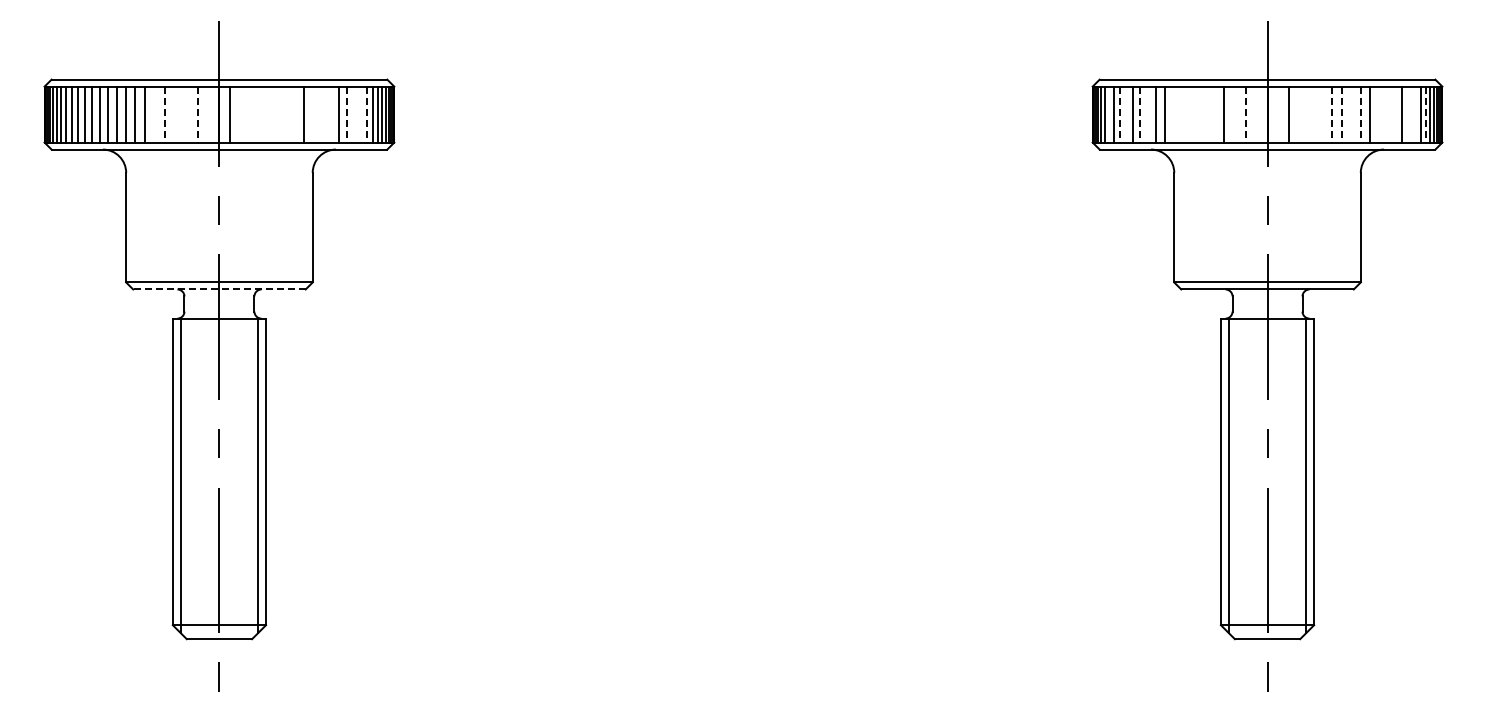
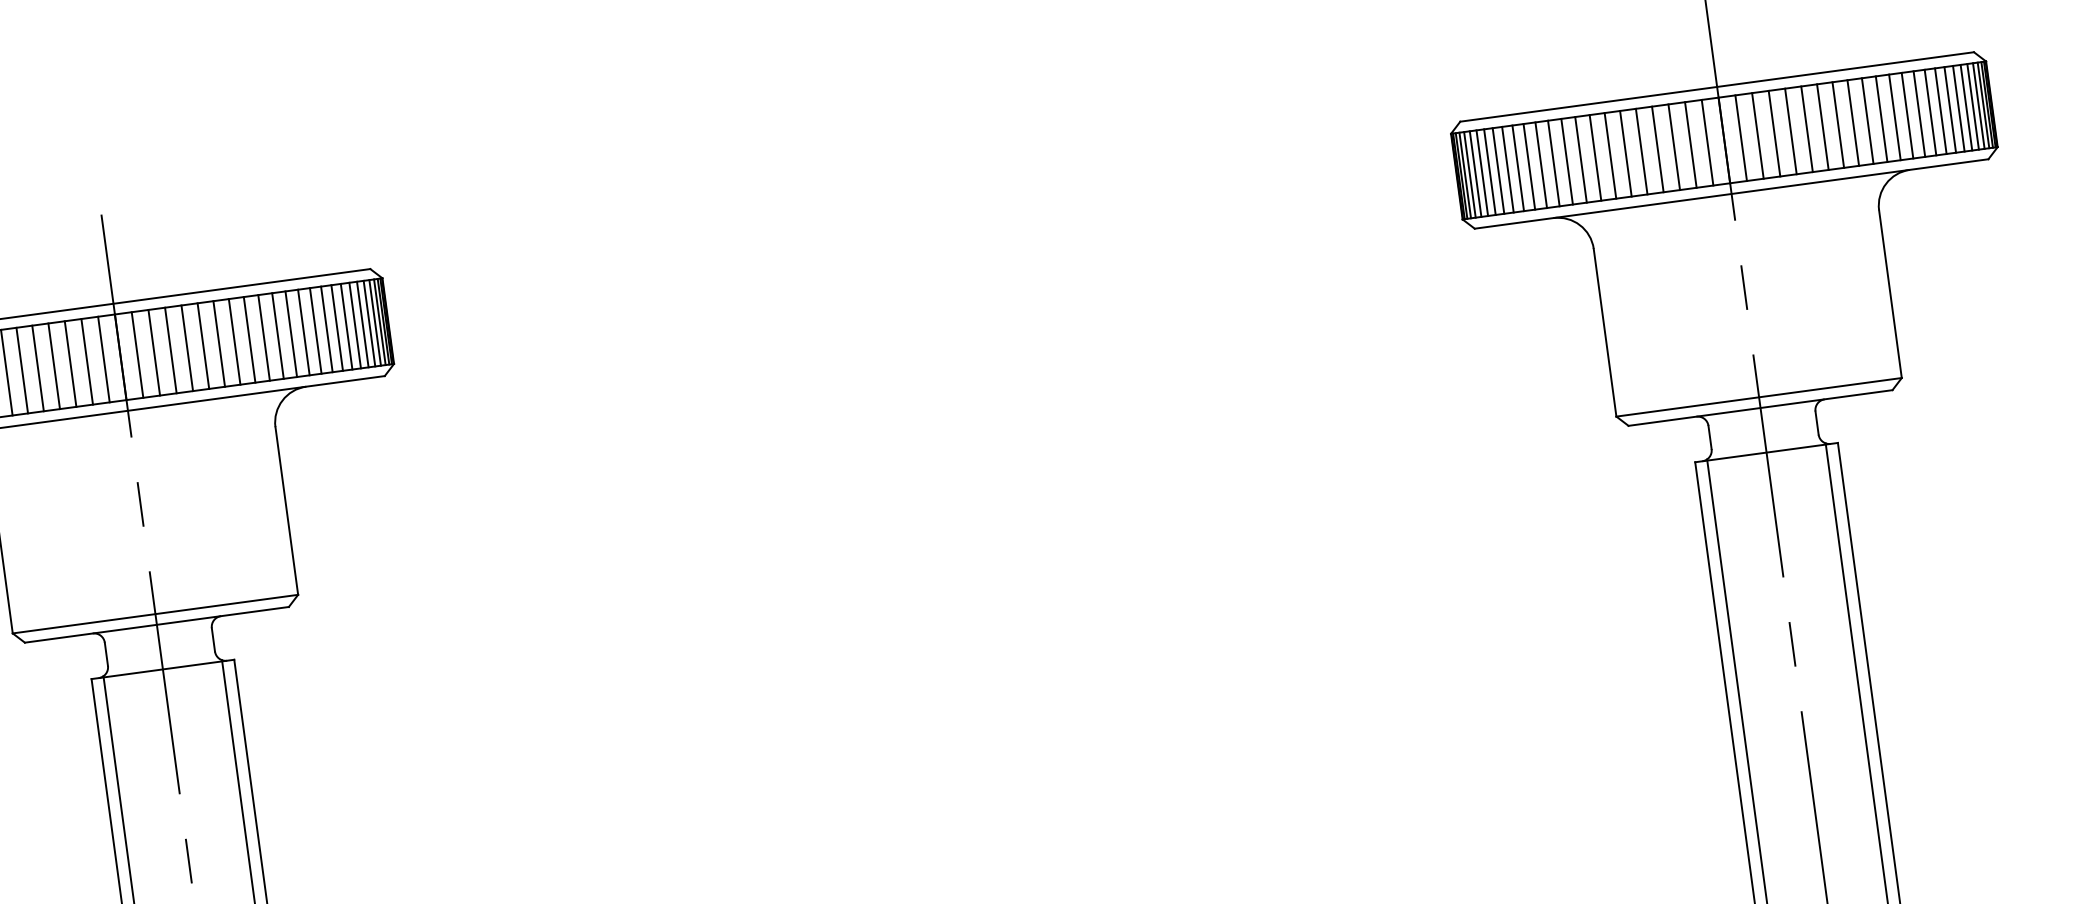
line: (155, 114) -> (22, 370), added
line: (165, 114) -> (38, 368), dashed -> solid
line: (175, 114) -> (53, 366), added
line: (186, 114) -> (70, 363), added
line: (197, 114) -> (87, 361), dashed -> solid
line: (208, 114) -> (103, 359), added
line: (241, 114) -> (154, 352), added
line: (252, 114) -> (171, 350), added
line: (262, 114) -> (186, 348), added
line: (273, 114) -> (203, 345), added
line: (283, 114) -> (218, 343), added
line: (293, 114) -> (233, 341), added
line: (313, 114) -> (264, 337), added
line: (322, 114) -> (278, 335), added
line: (330, 114) -> (290, 334), added
line: (346, 114) -> (315, 330), dashed -> solid
line: (354, 114) -> (327, 329), added
line: (360, 114) -> (336, 327), added
line: (367, 114) -> (347, 326), dashed -> solid
line: (1109, 114) -> (1482, 172), added
line: (1119, 114) -> (1497, 170), dashed -> solid
line: (1126, 114) -> (1508, 169), added
line: (1140, 114) -> (1529, 166), dashed -> solid
line: (1147, 114) -> (1540, 165), added
line: (1173, 114) -> (1580, 159), added
line: (1183, 114) -> (1595, 157), added
line: (1193, 114) -> (1611, 155), added
line: (1203, 114) -> (1626, 153), added
line: (1213, 114) -> (1641, 151), added
line: (1234, 114) -> (1673, 147), added
line: (1245, 114) -> (1690, 144), dashed -> solid
line: (1256, 114) -> (1707, 142), added
line: (1278, 114) -> (1741, 138), added
line: (1300, 114) -> (1774, 133), added
line: (1311, 114) -> (1791, 131), added
line: (1321, 114) -> (1806, 129), added
line: (1331, 114) -> (1822, 127), dashed -> solid
line: (1341, 114) -> (1837, 124), dashed -> solid
line: (1351, 114) -> (1852, 122), added
line: (1361, 114) -> (1868, 120), dashed -> solid
line: (1378, 114) -> (1894, 117), added
line: (1387, 114) -> (1907, 115), added
line: (1394, 114) -> (1918, 114), added
line: (1408, 114) -> (1940, 111), added
line: (1415, 114) -> (1950, 109), added
line: (1425, 114) -> (1966, 107), dashed -> solid
line: (218, 289) -> (155, 625), dashed -> solid

